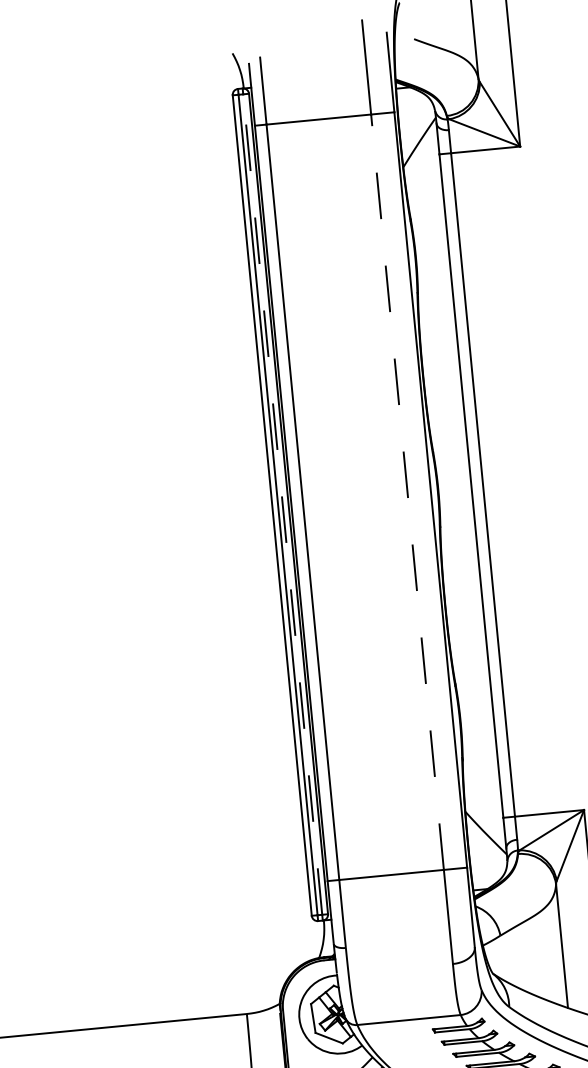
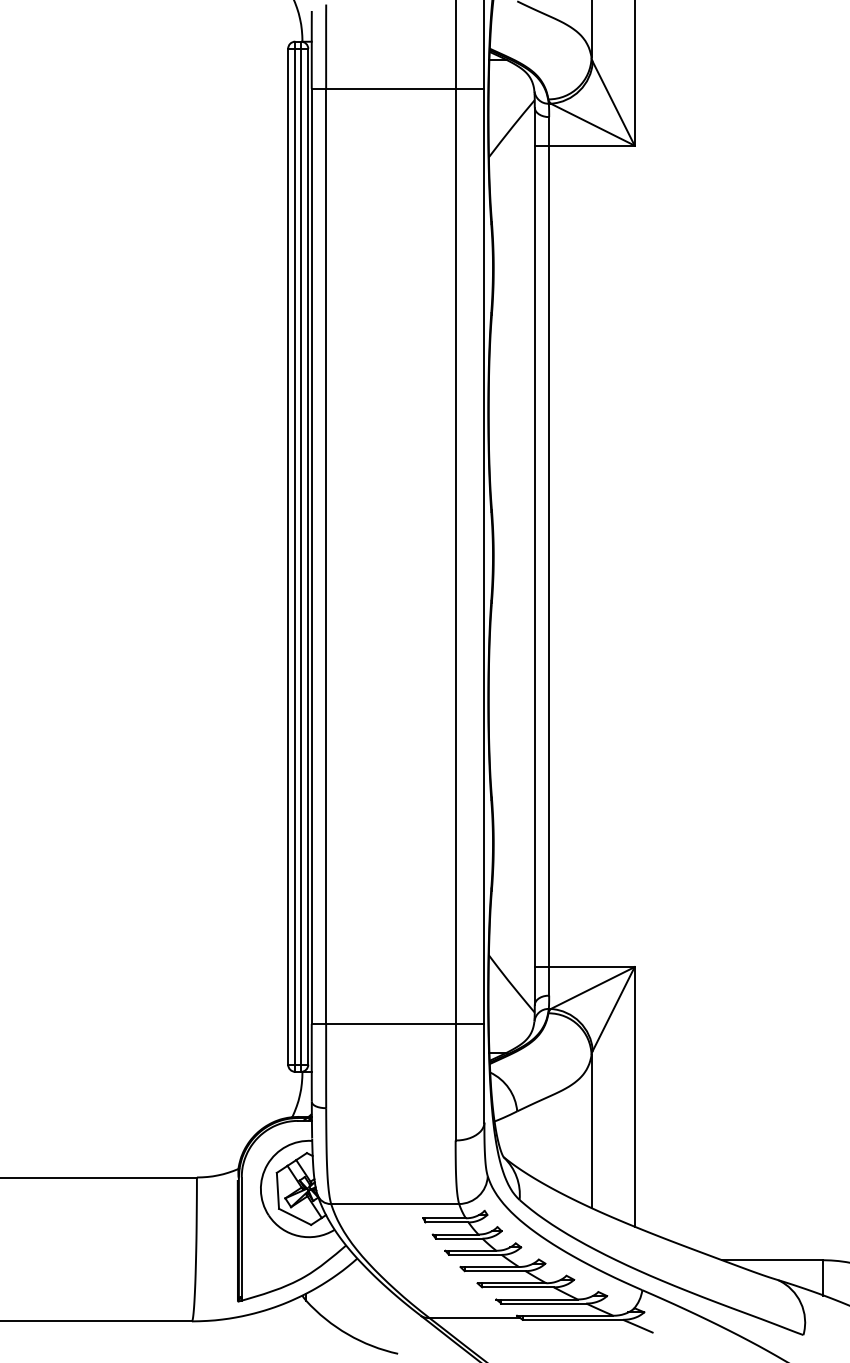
line: (407, 492) -> (455, 556), dashed -> solid
line: (283, 504) -> (301, 556), dashed -> solid

